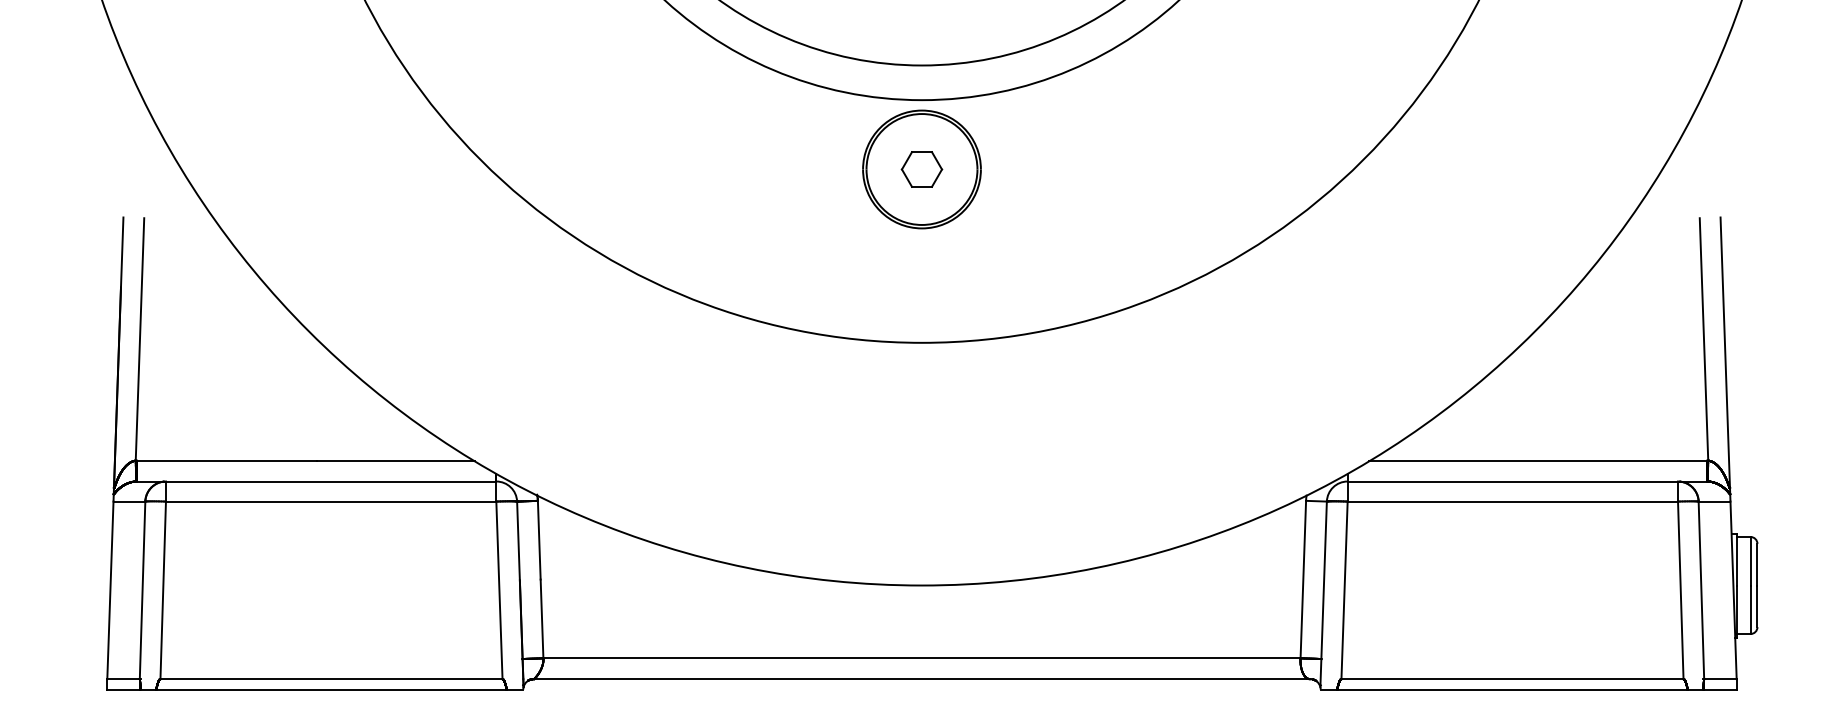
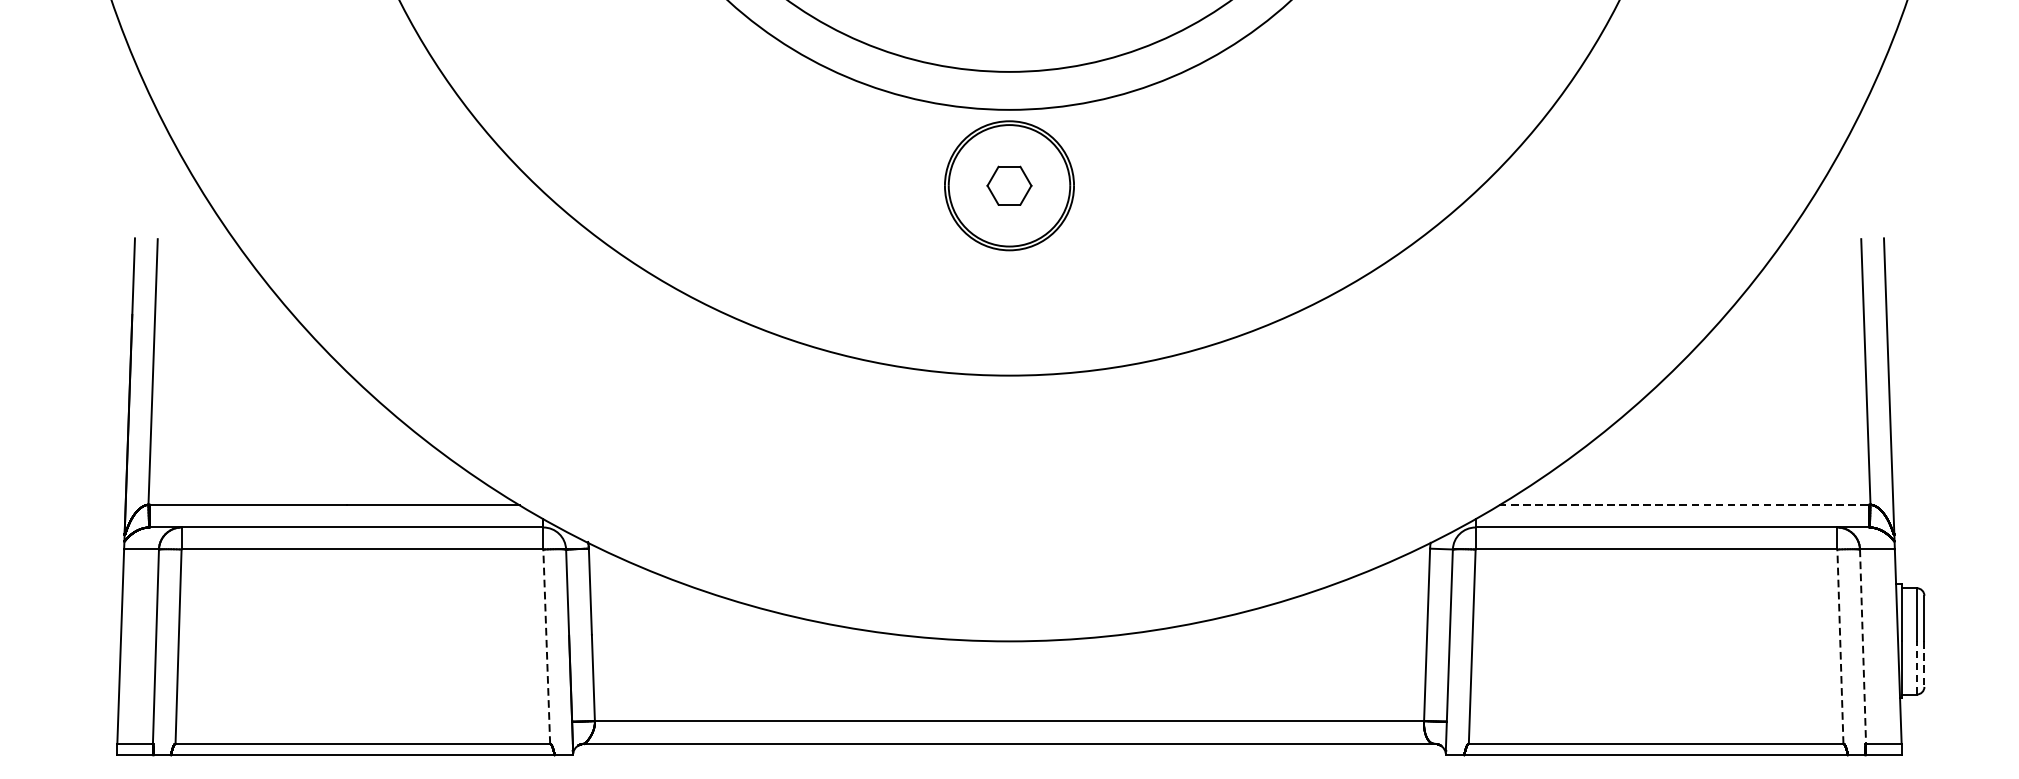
line: (1538, 460) -> (1684, 504), solid -> dashed
line: (499, 590) -> (546, 646), solid -> dashed
line: (1680, 590) -> (1840, 646), solid -> dashed
line: (1701, 590) -> (1863, 646), solid -> dashed
line: (1757, 606) -> (1924, 664), solid -> dashed
line: (1750, 609) -> (1916, 667), solid -> dashed

